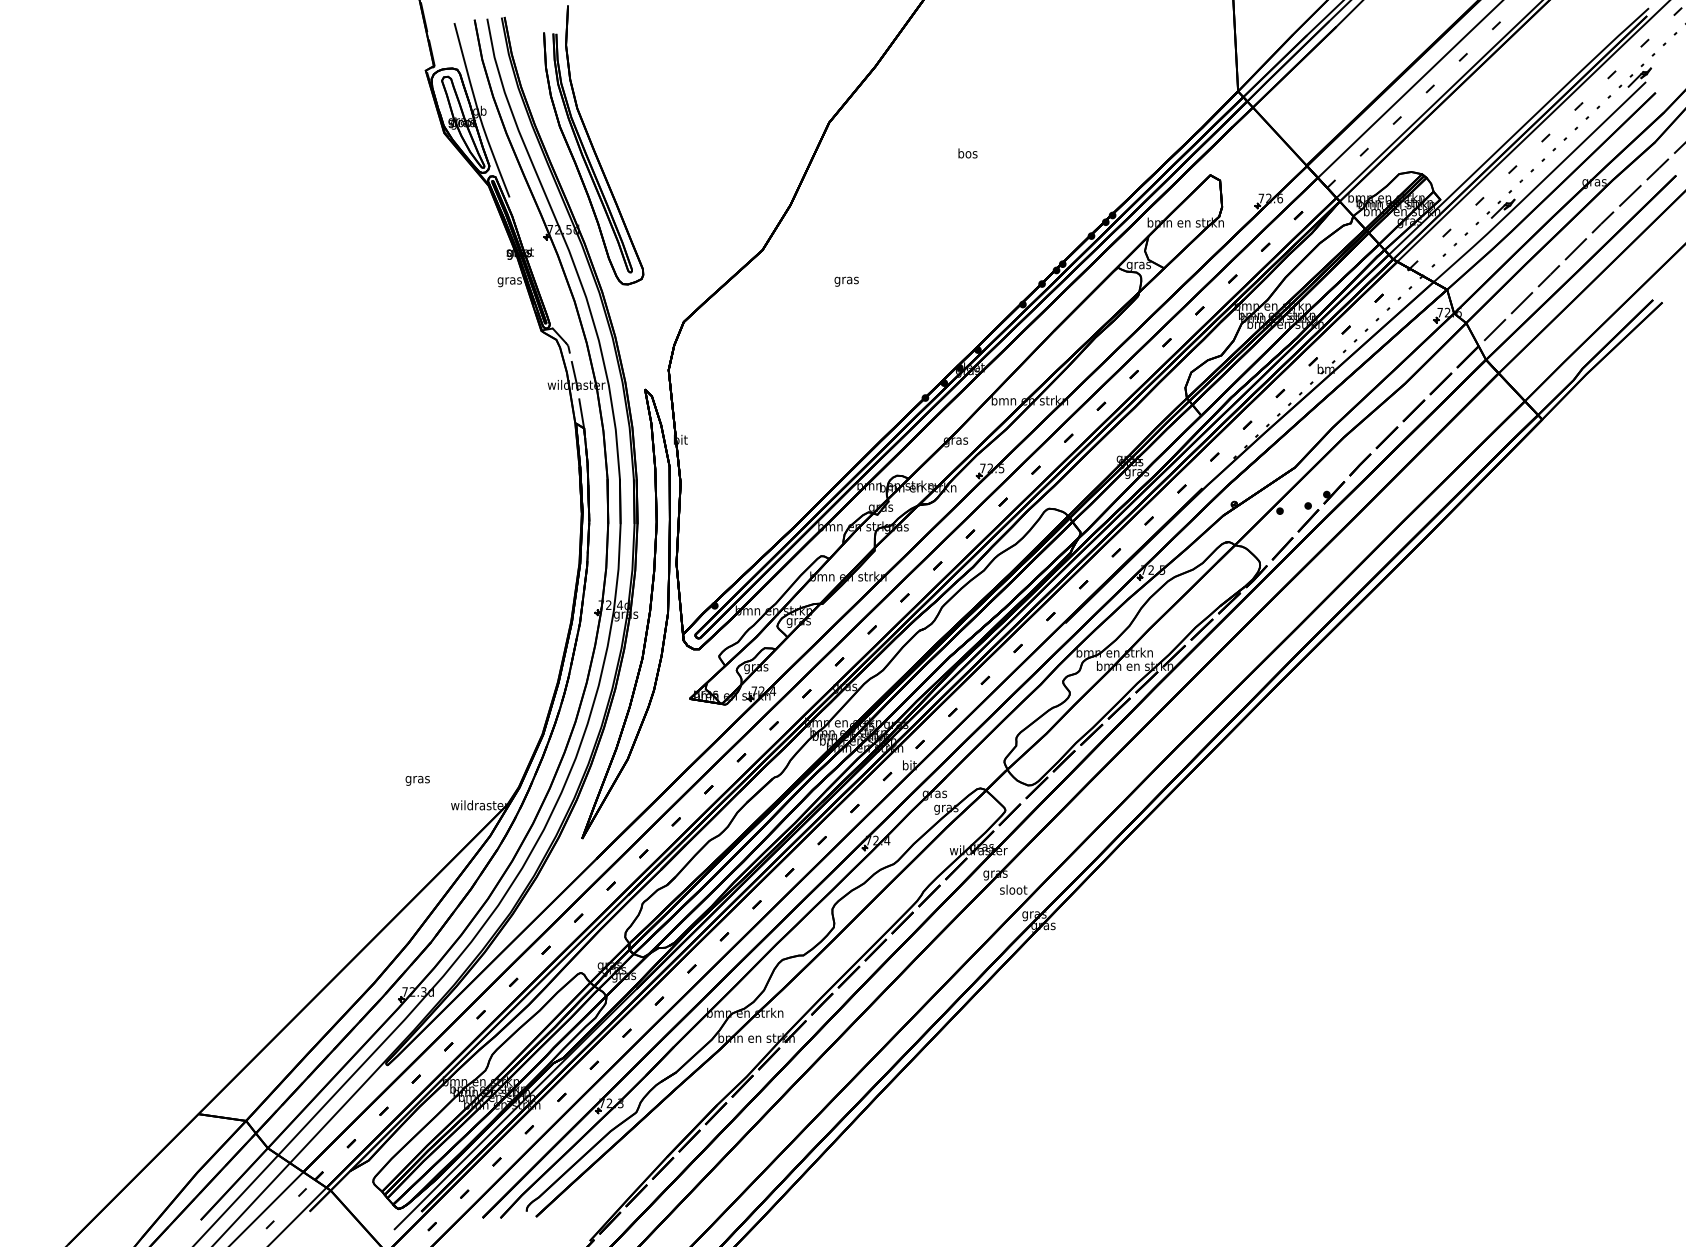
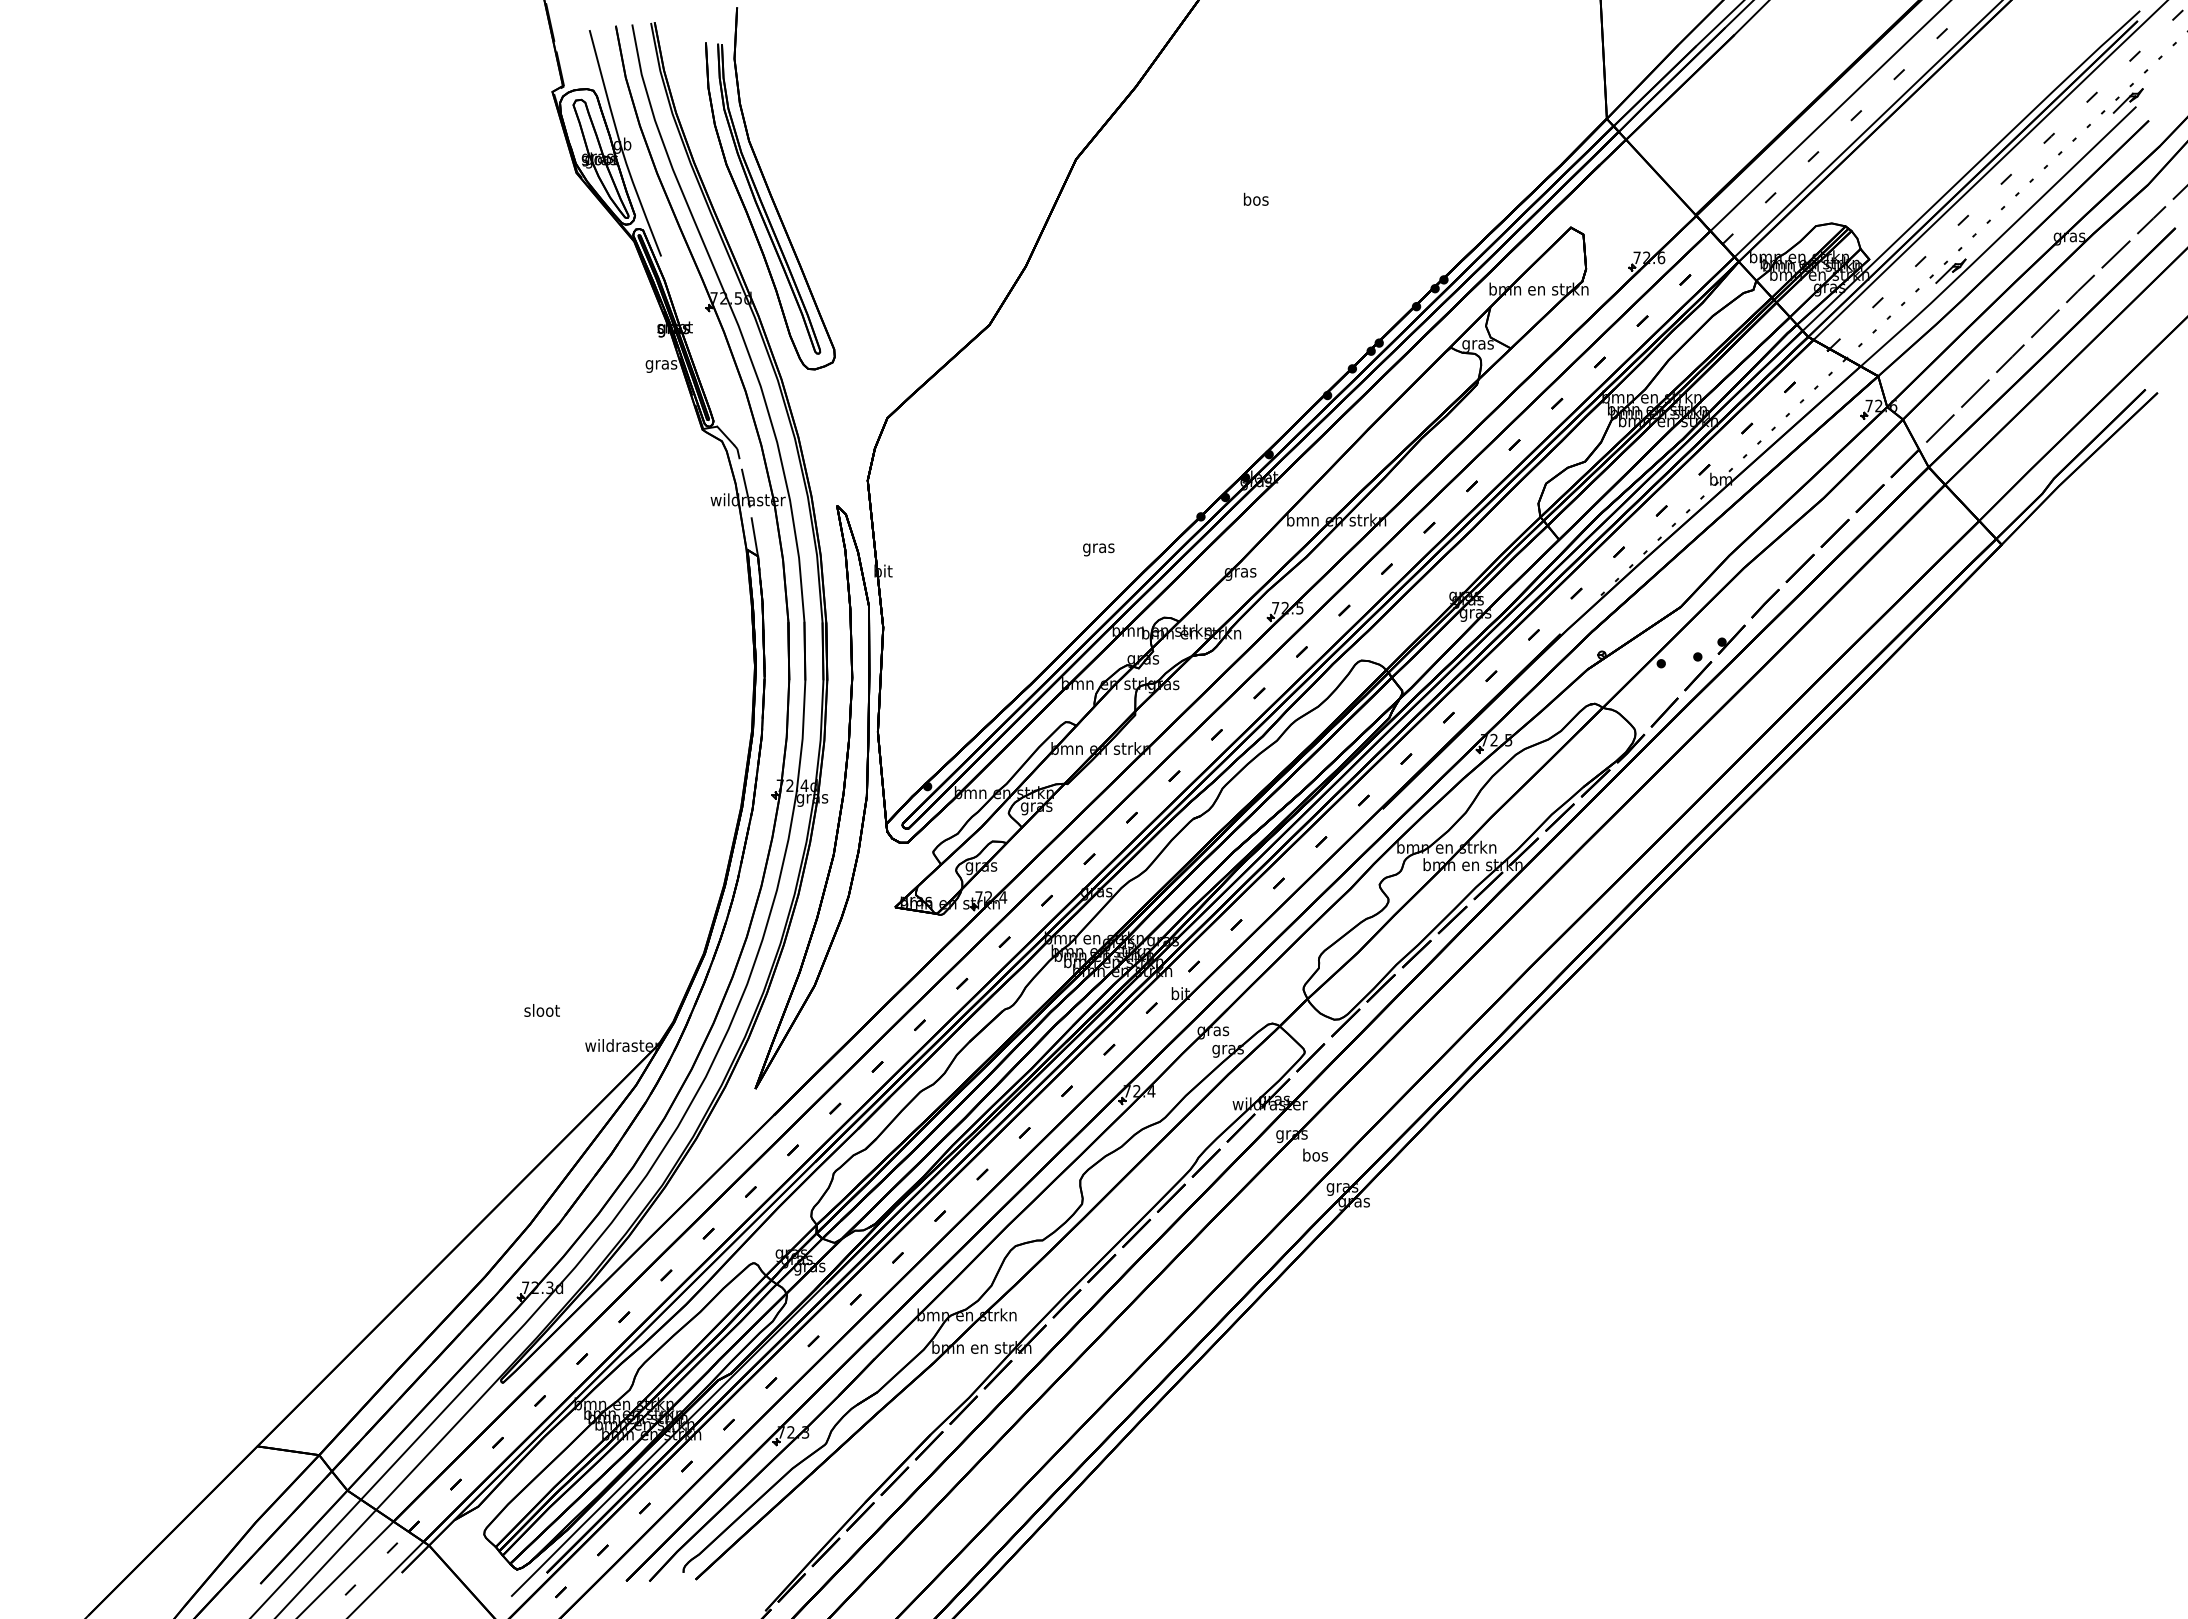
text: (846, 281) -> (1098, 549), moved
text: (417, 779) -> (541, 1012), gras -> sloot
text: (1013, 889) -> (1315, 1154), sloot -> bos

